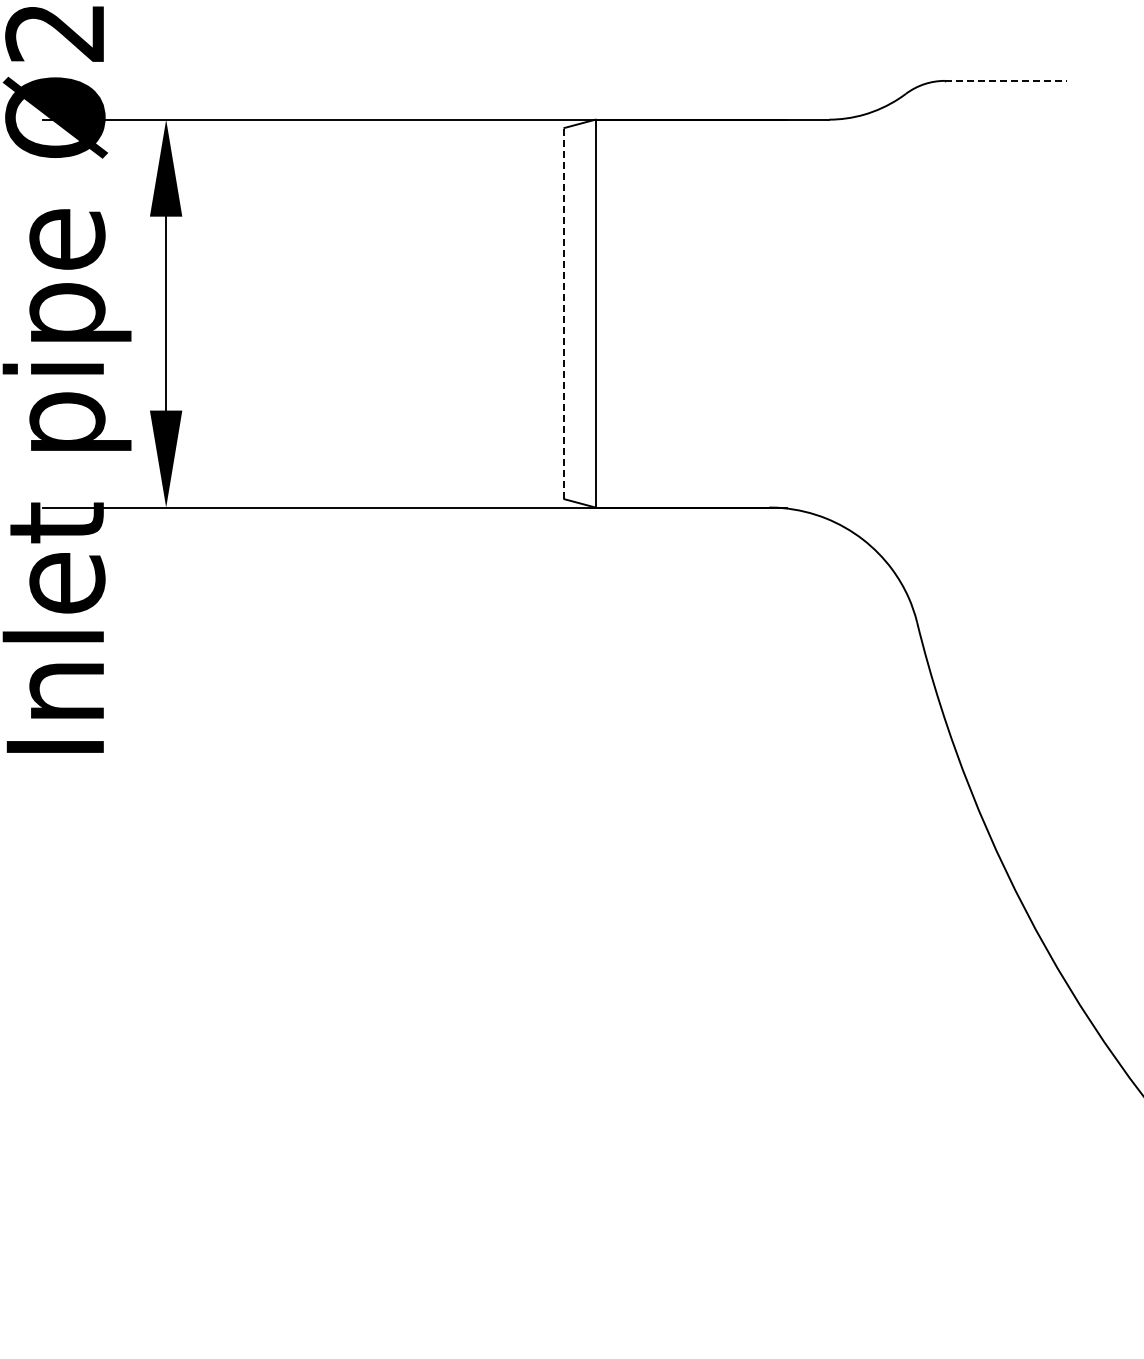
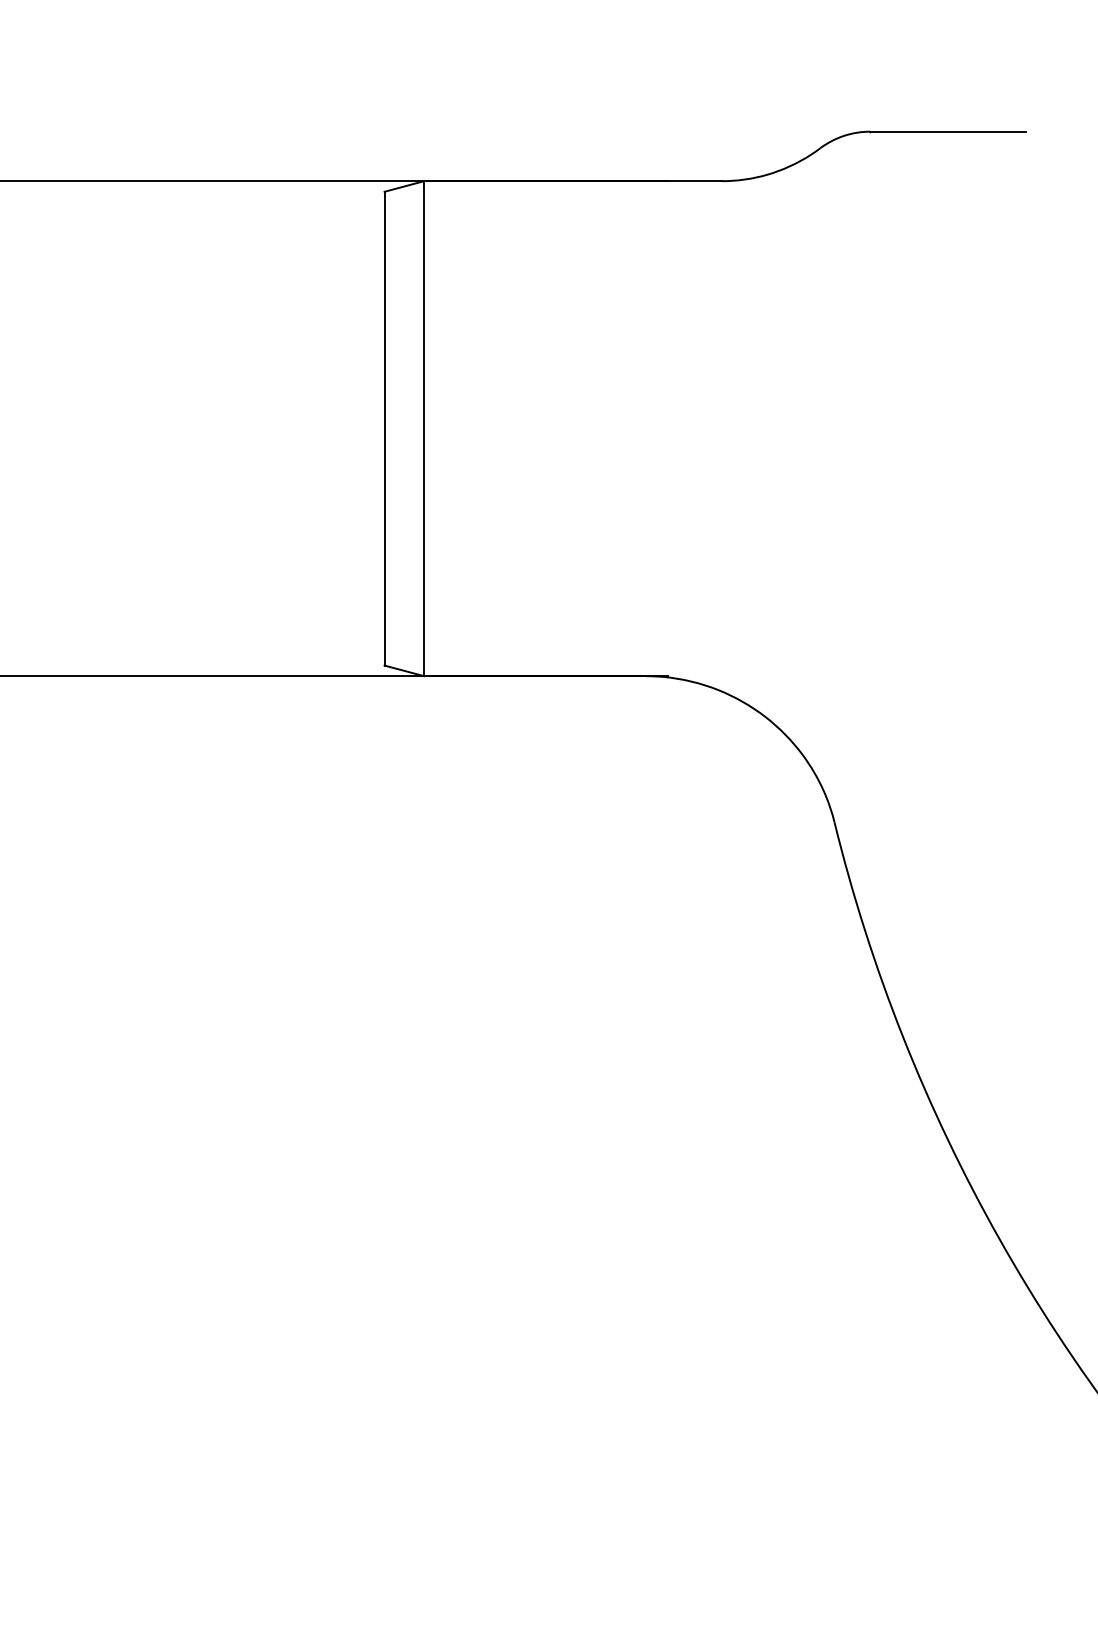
line: (1005, 80) -> (947, 131), dashed -> solid
line: (564, 313) -> (384, 428), dashed -> solid

